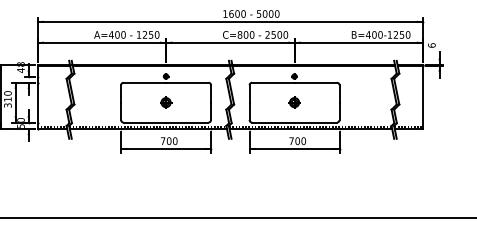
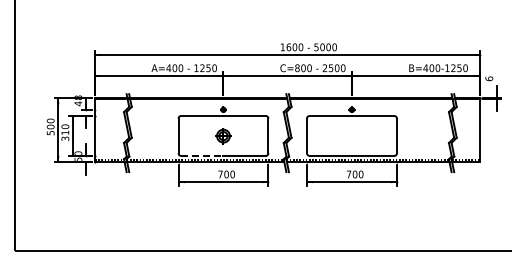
part: (166, 102) -> (223, 135), size x1.4
part: (294, 102) -> (351, 135), removed
line: (145, 122) -> (202, 155), solid -> dashed

